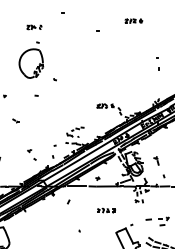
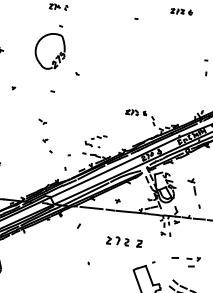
part: (15, 120) -> (42, 121), moved
part: (31, 154) -> (47, 145), moved
part: (156, 160) -> (192, 186), size x1.6
part: (106, 210) -> (124, 241), size x1.6

